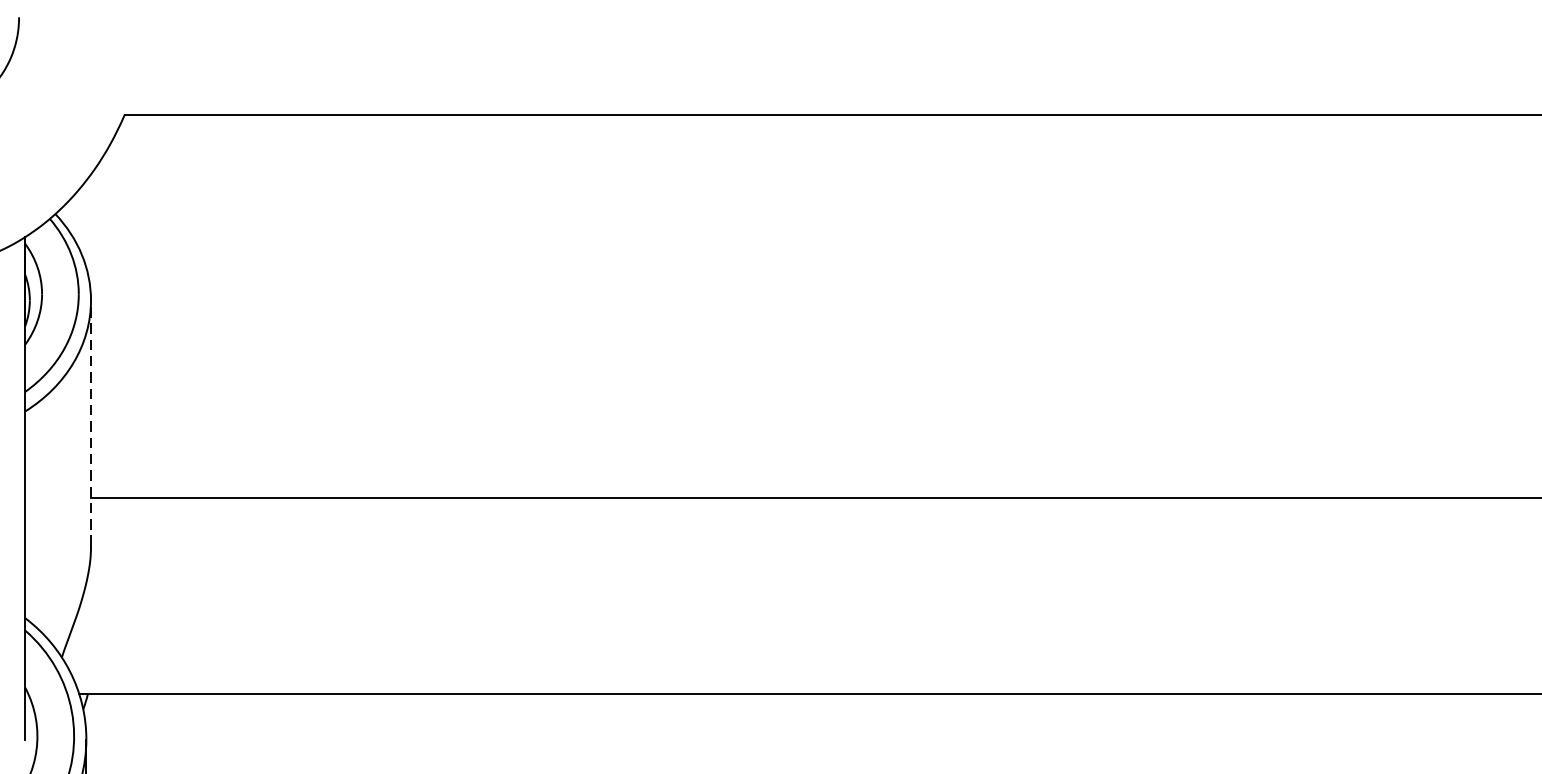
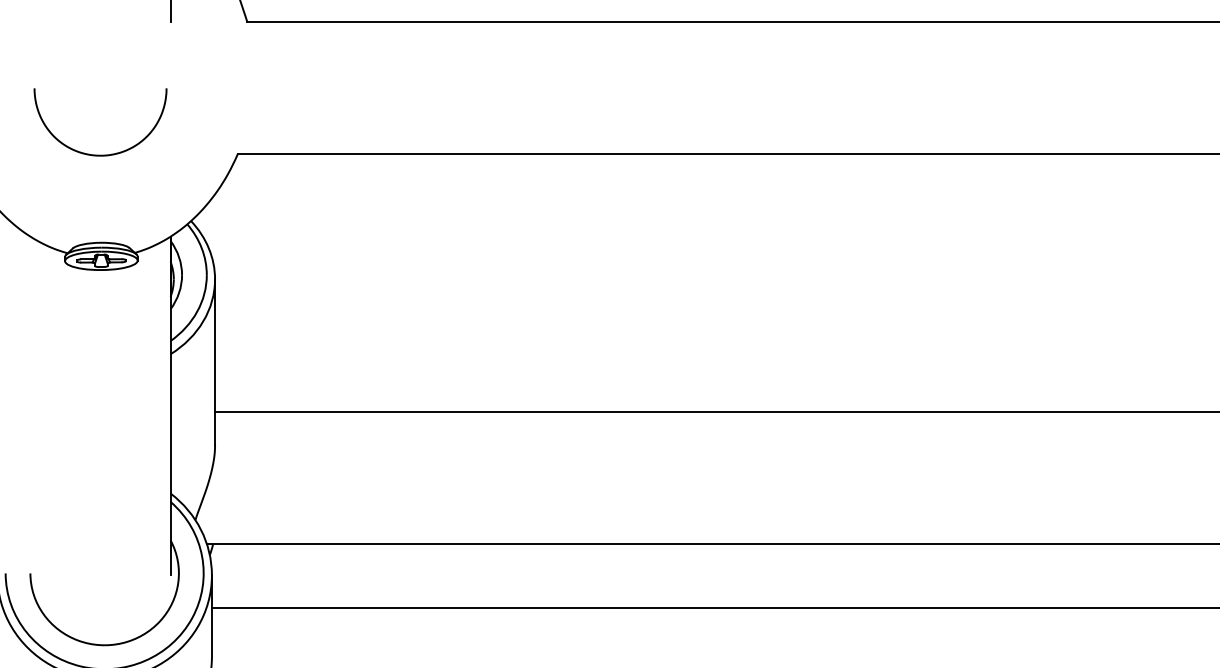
line: (91, 423) -> (215, 362), dashed -> solid

